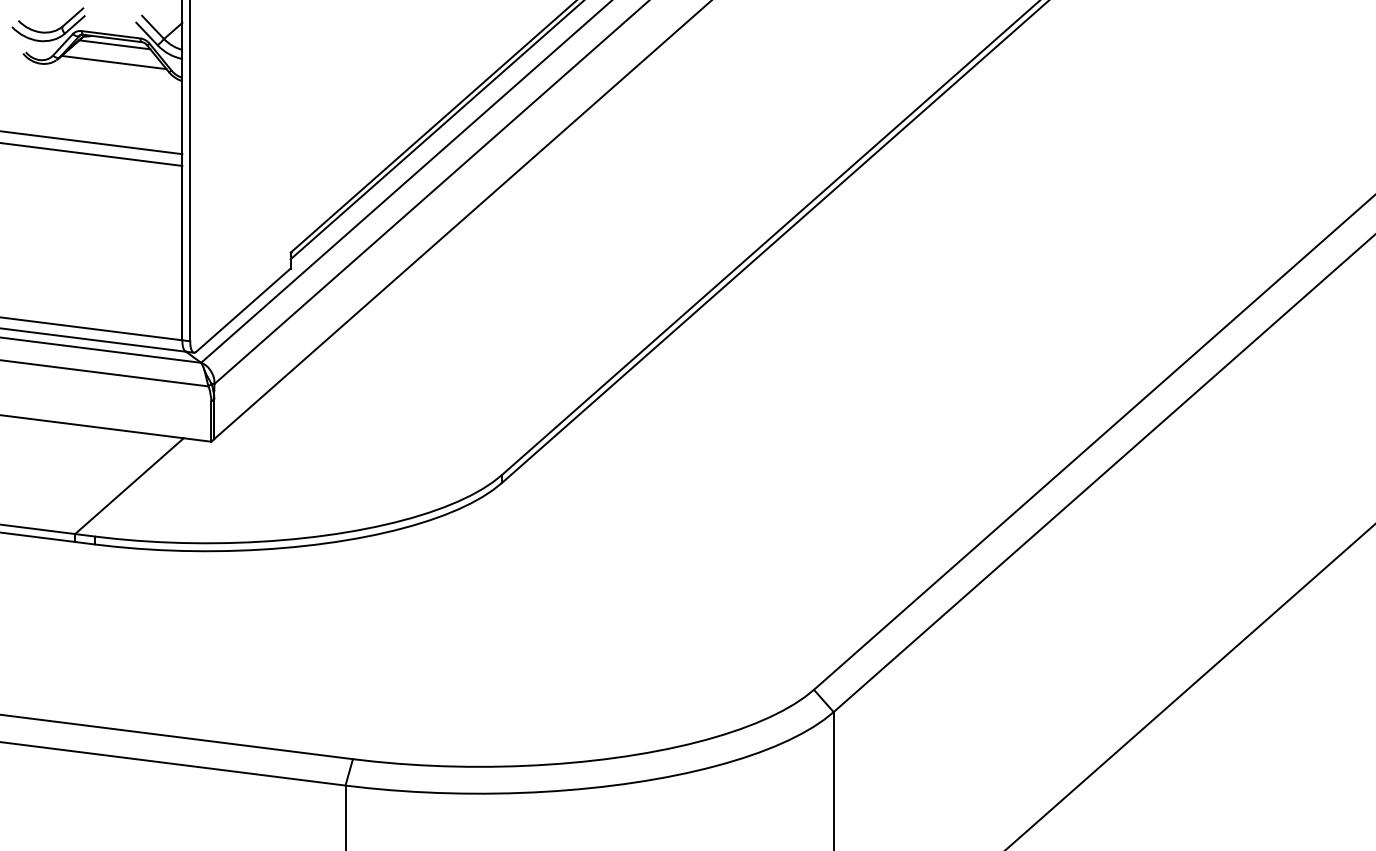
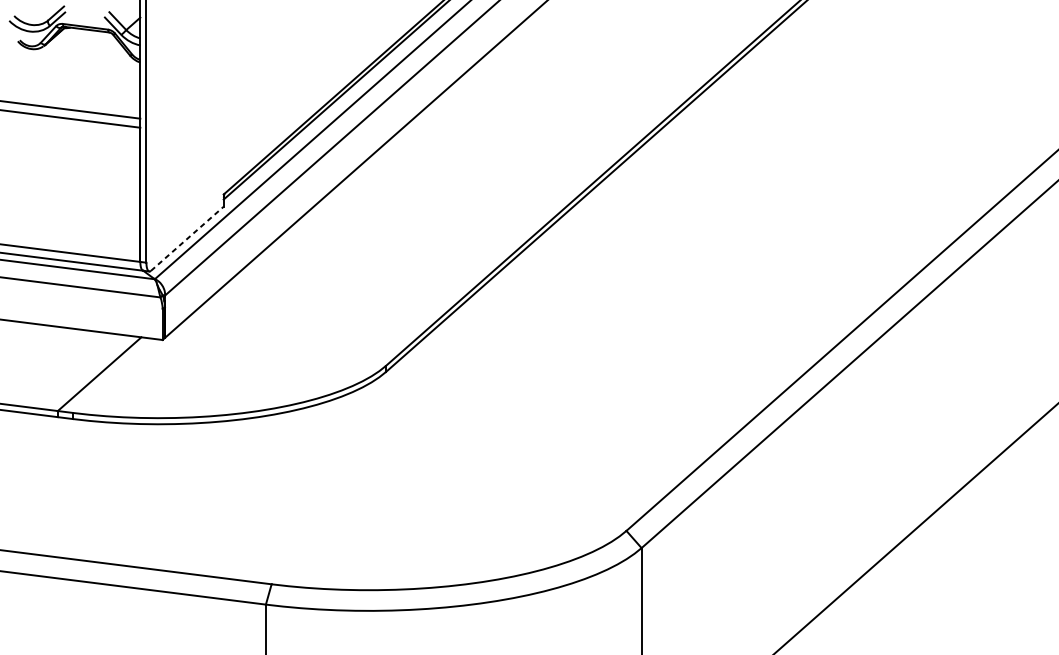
line: (114, 44) -> (88, 34), removed
line: (113, 62) -> (87, 48), removed
line: (243, 310) -> (187, 238), solid -> dashed

